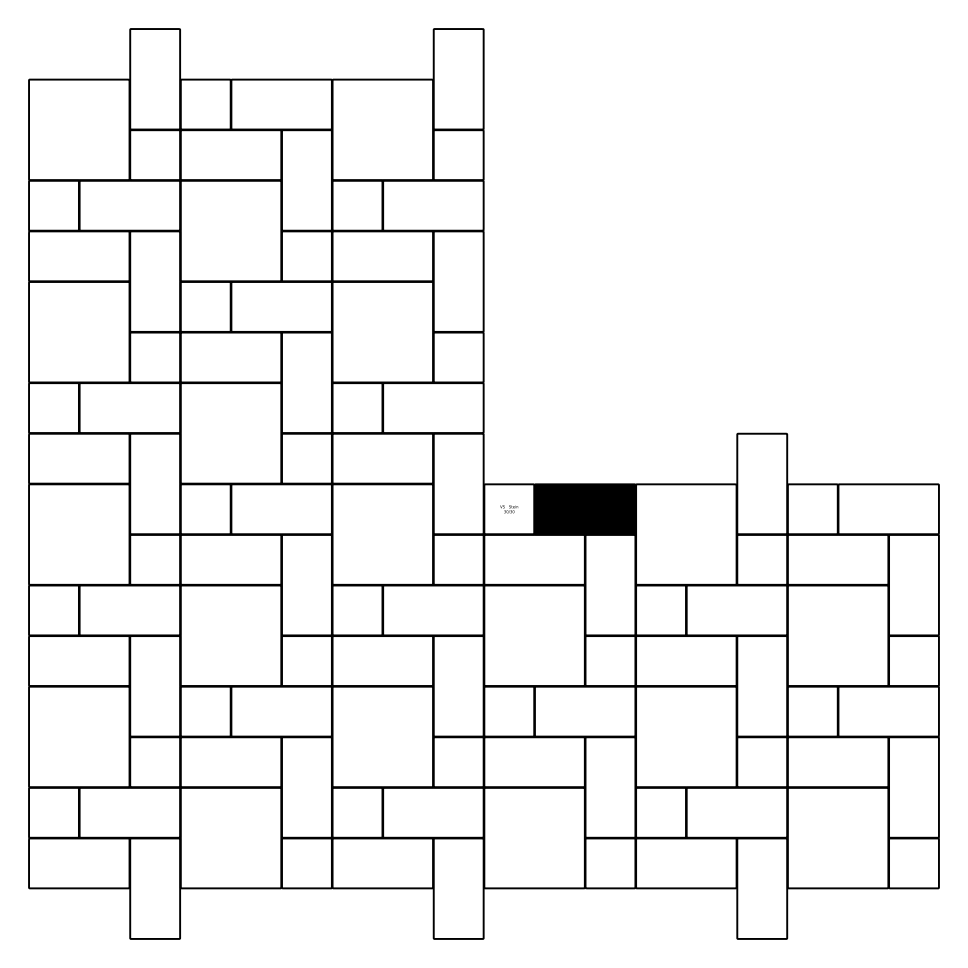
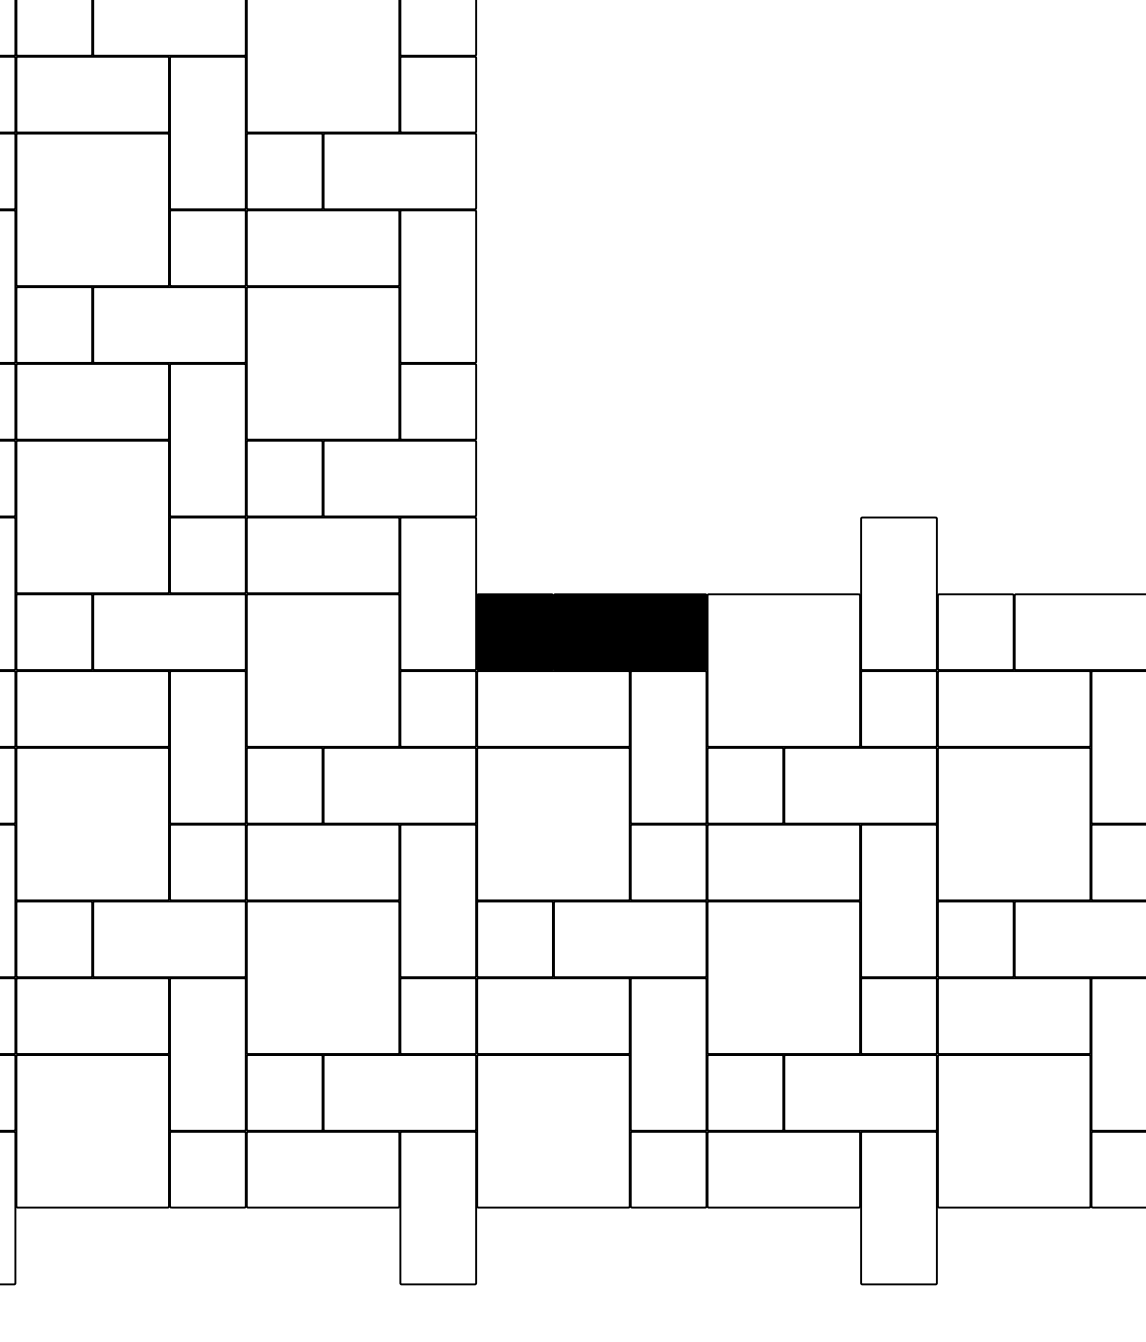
fill: (509, 509) -> (515, 632), added

